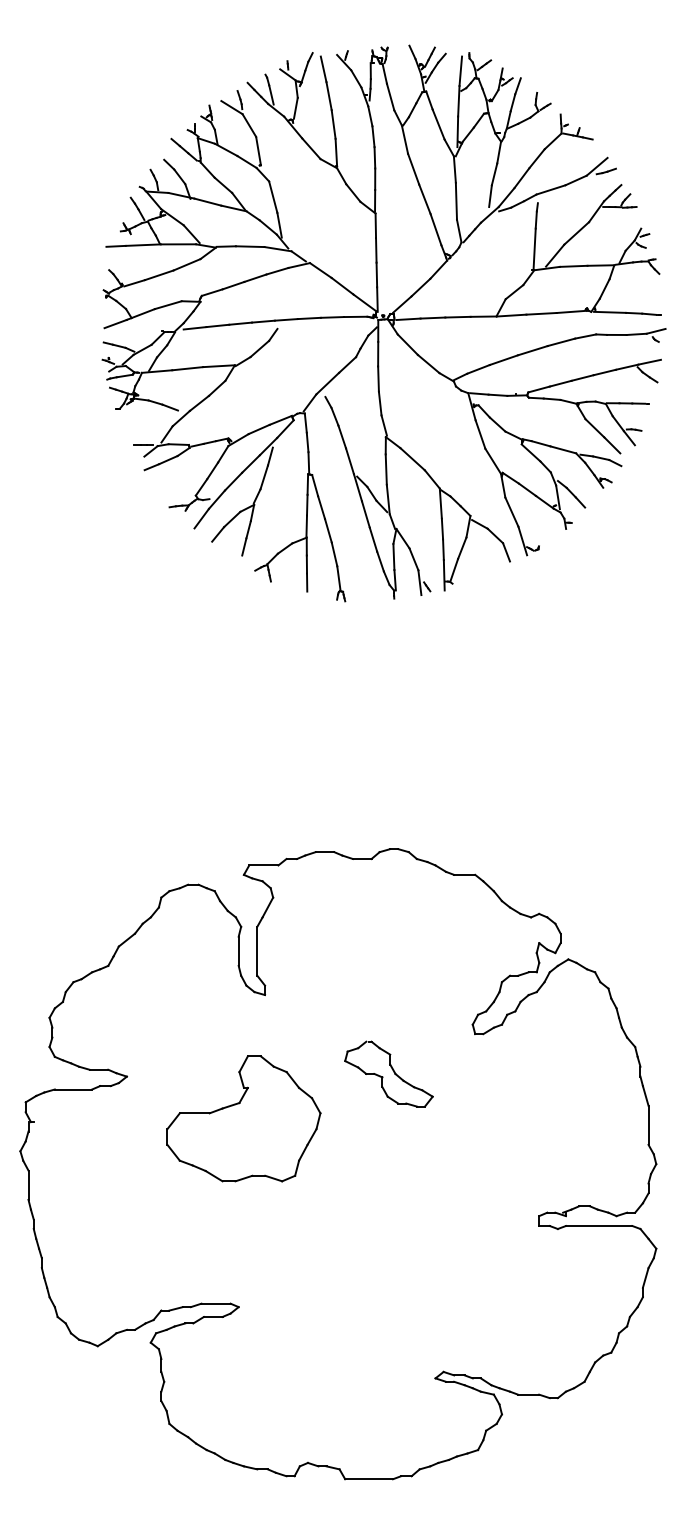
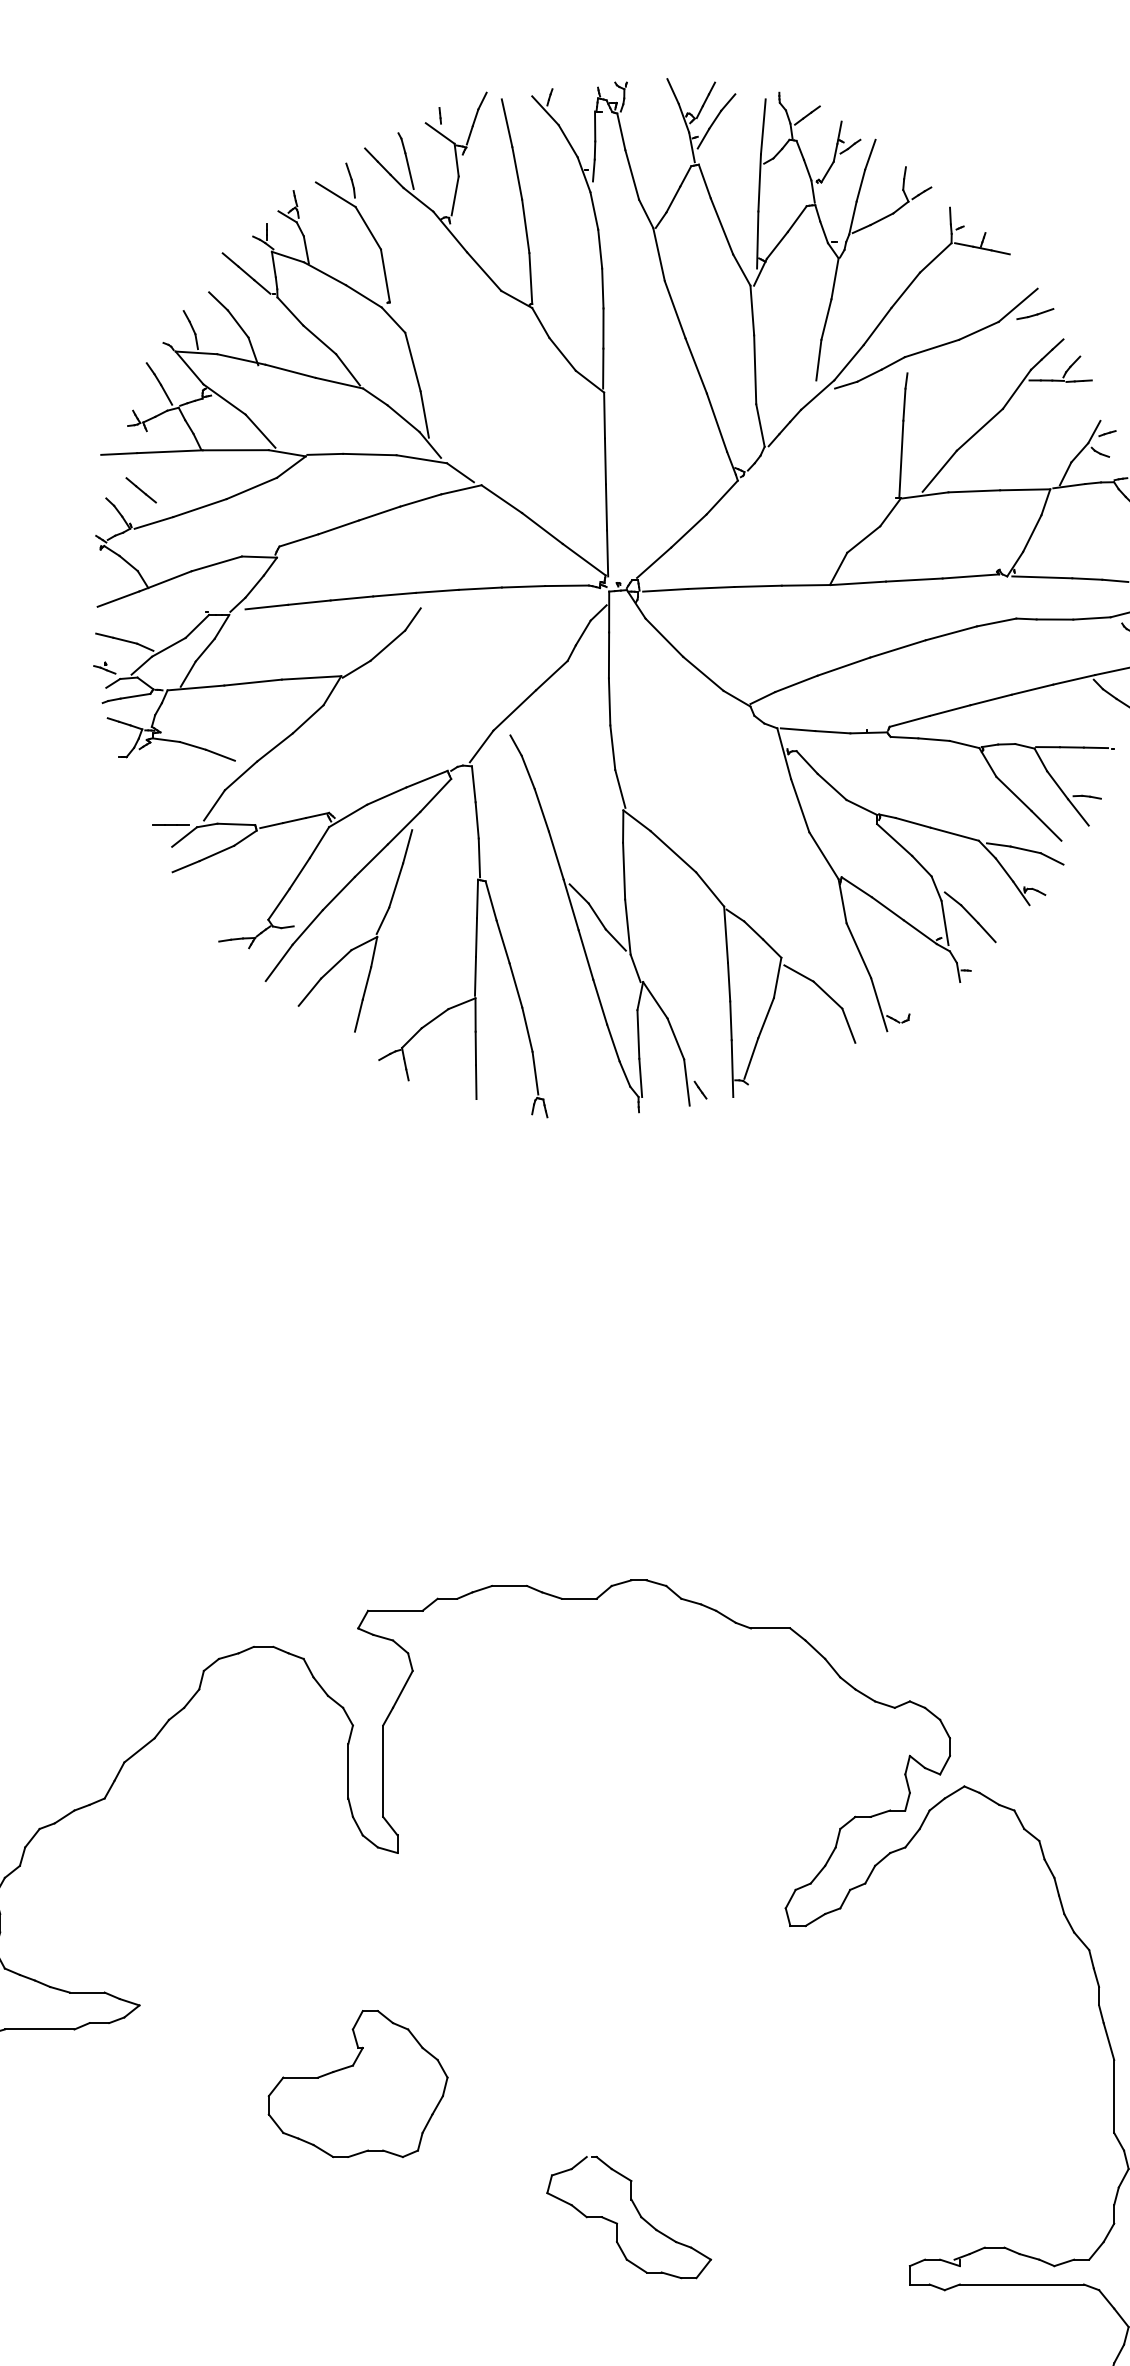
line: (127, 265) -> (140, 489), added
part: (388, 1073) -> (628, 2216), moved
part: (243, 1118) -> (357, 2083), size x0.62

